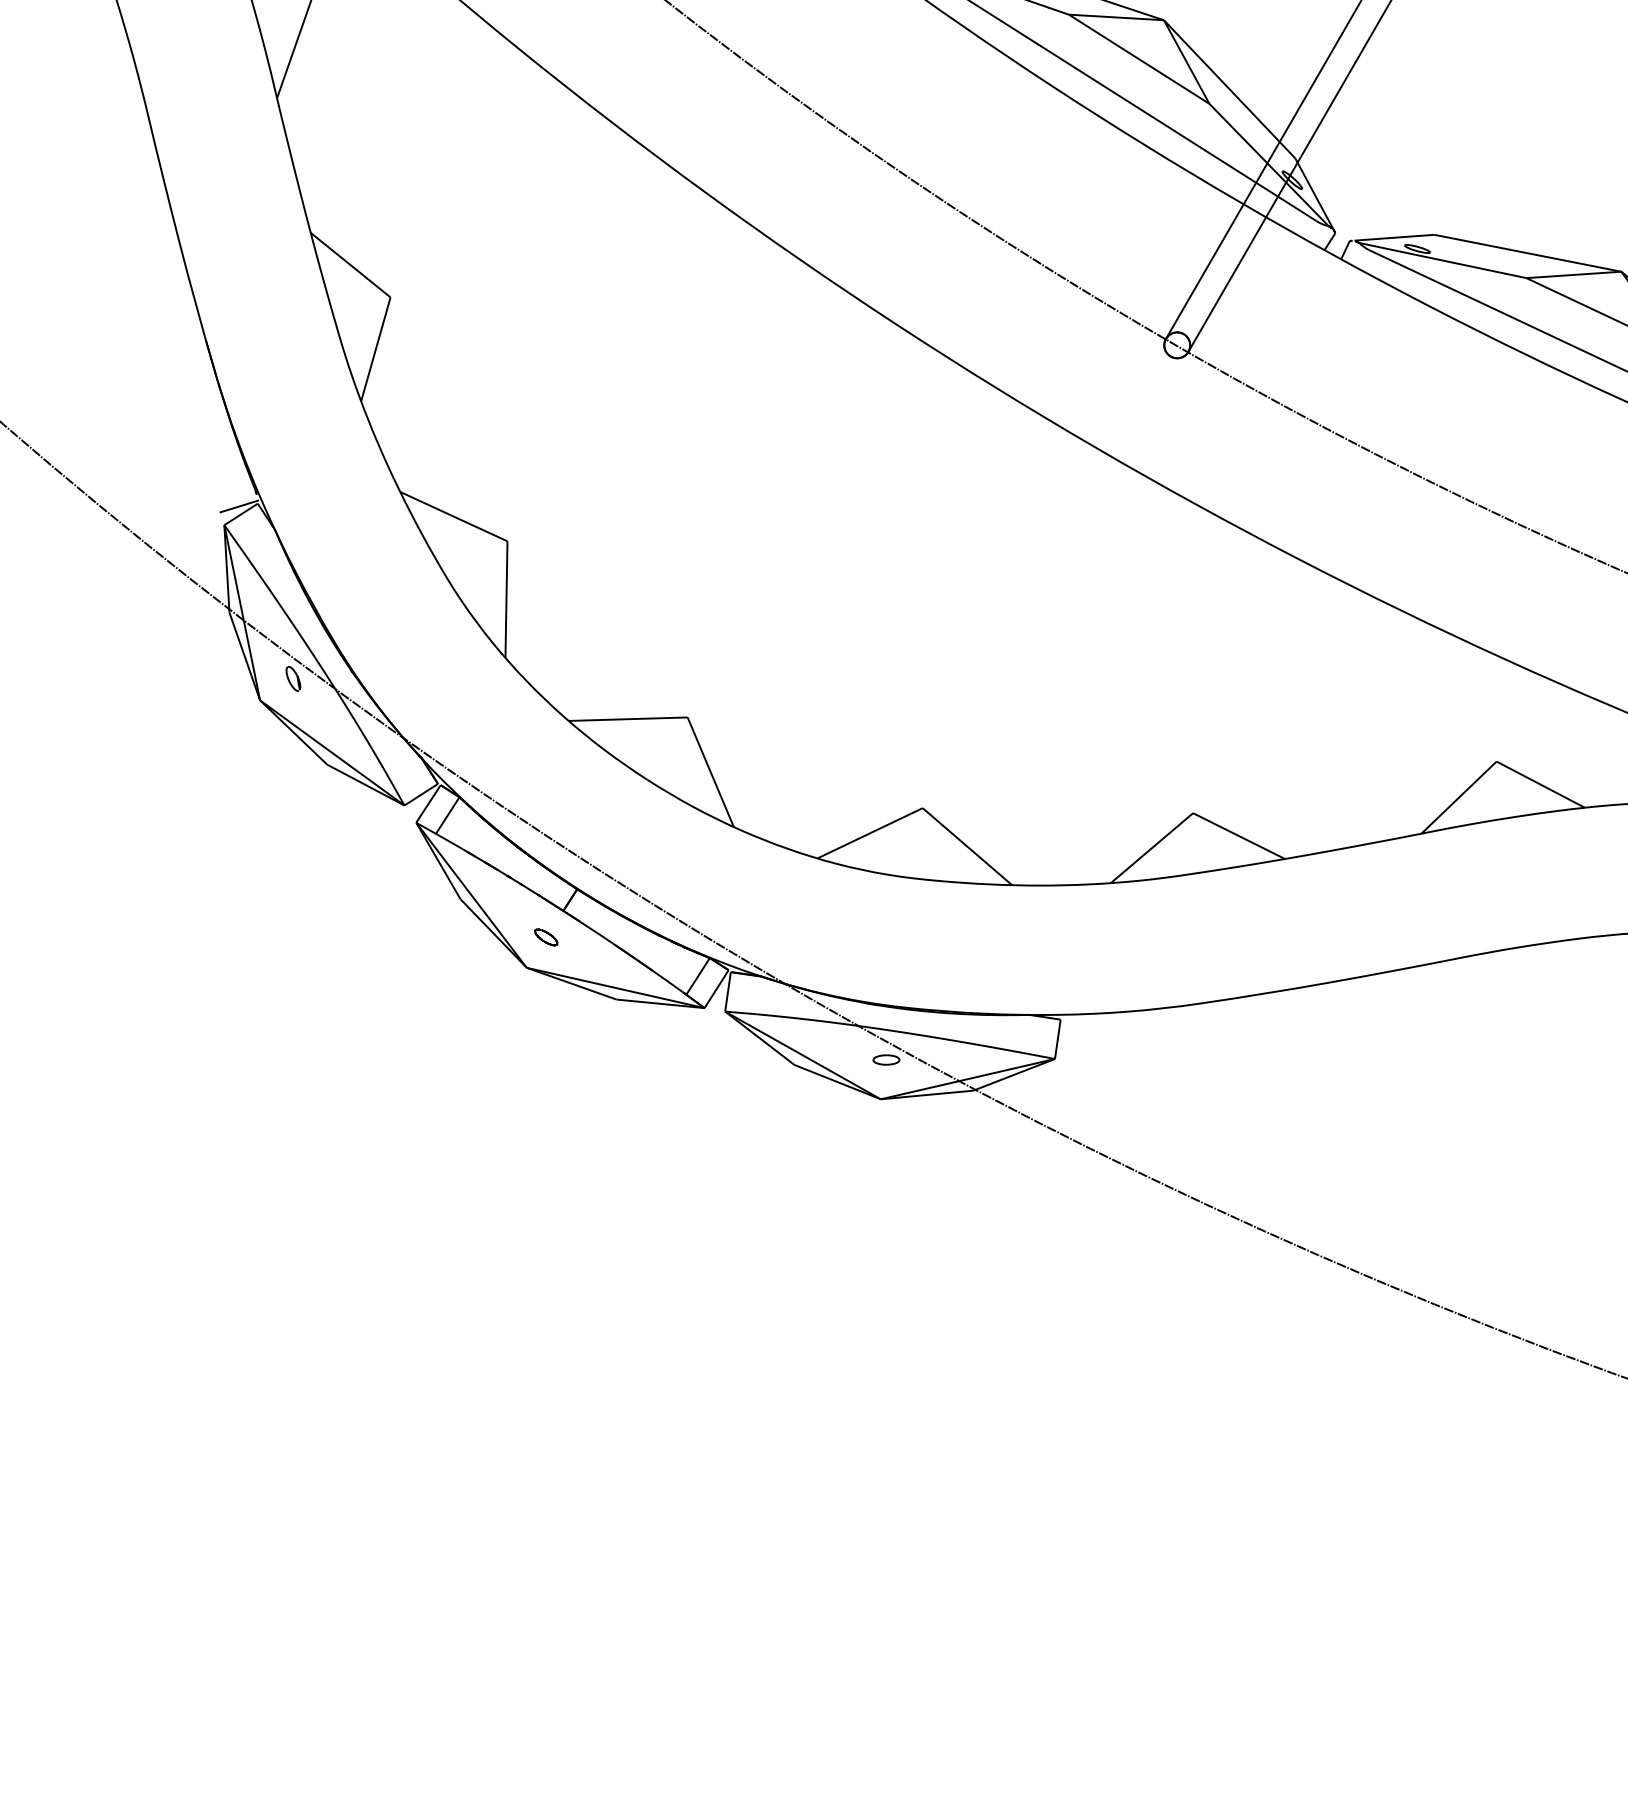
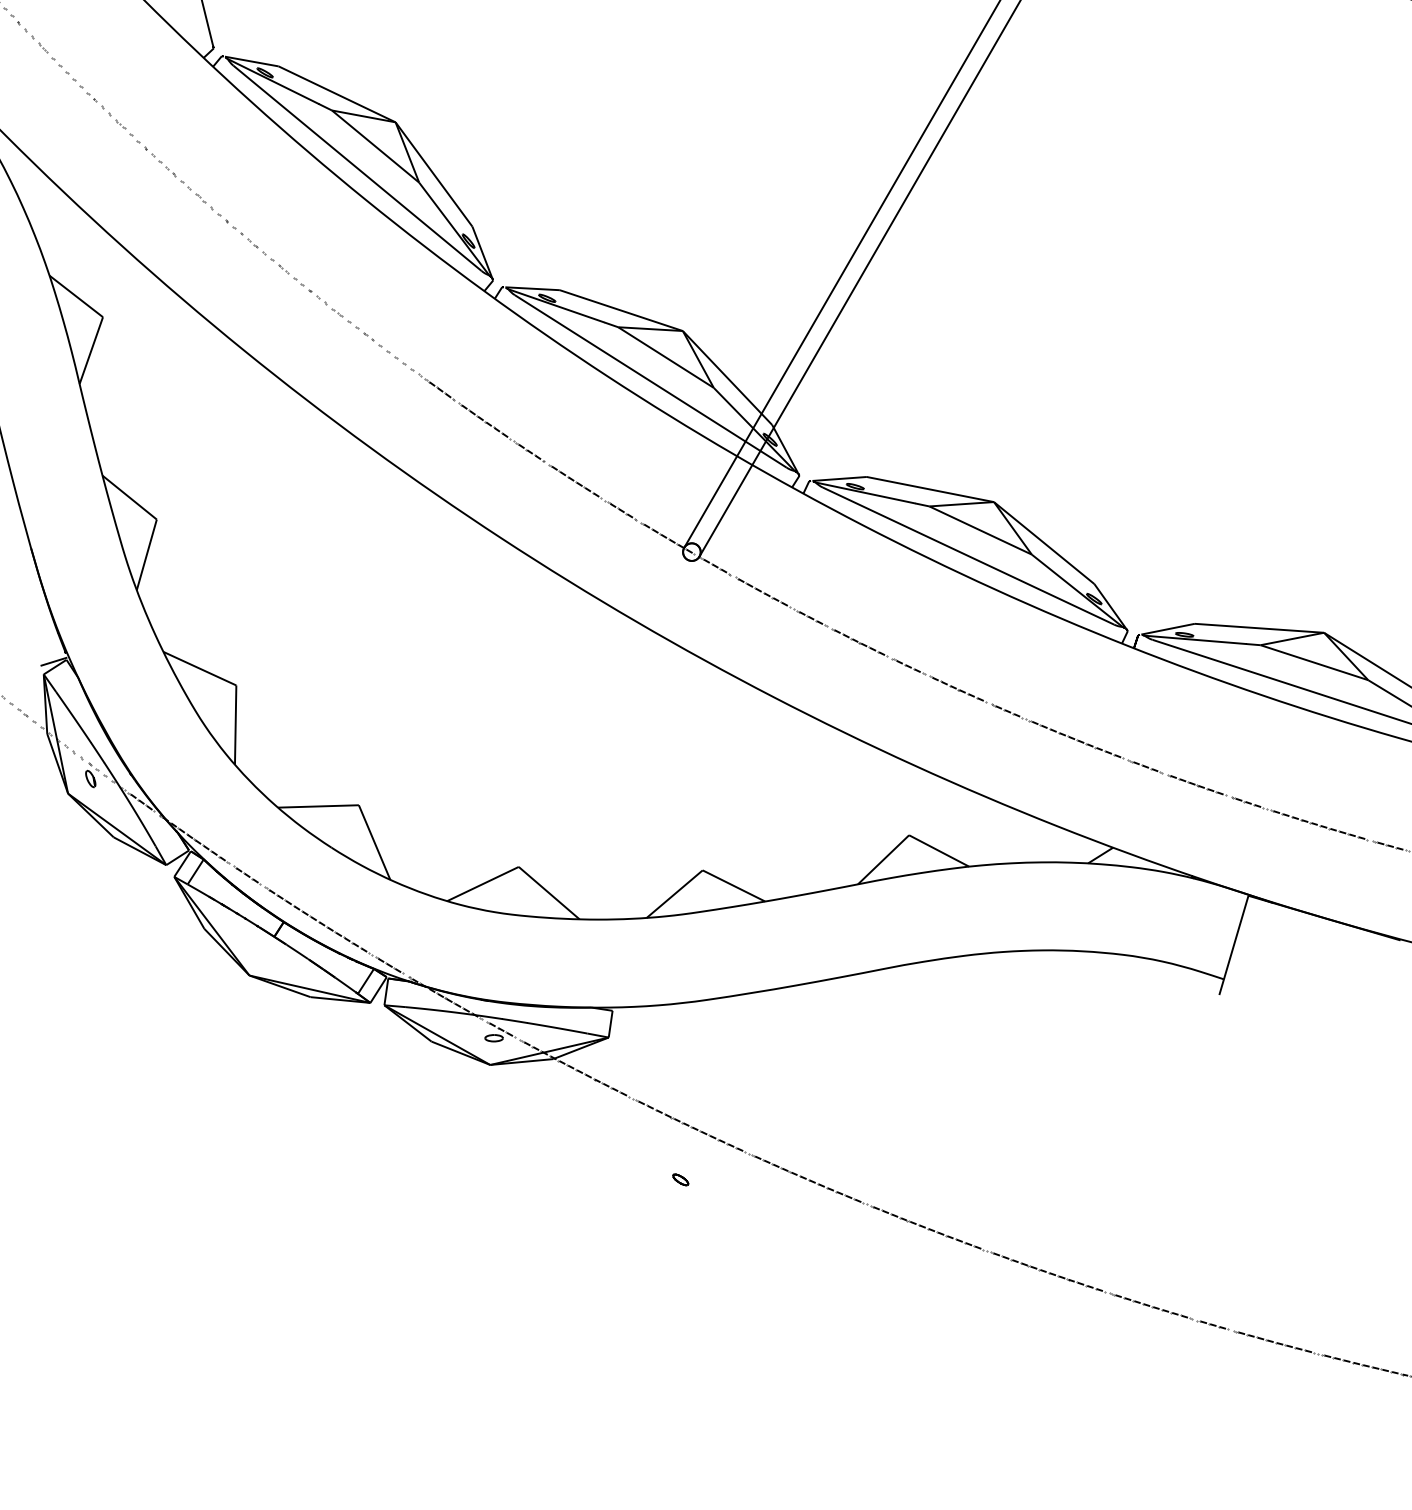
part: (545, 936) -> (680, 1179), moved

